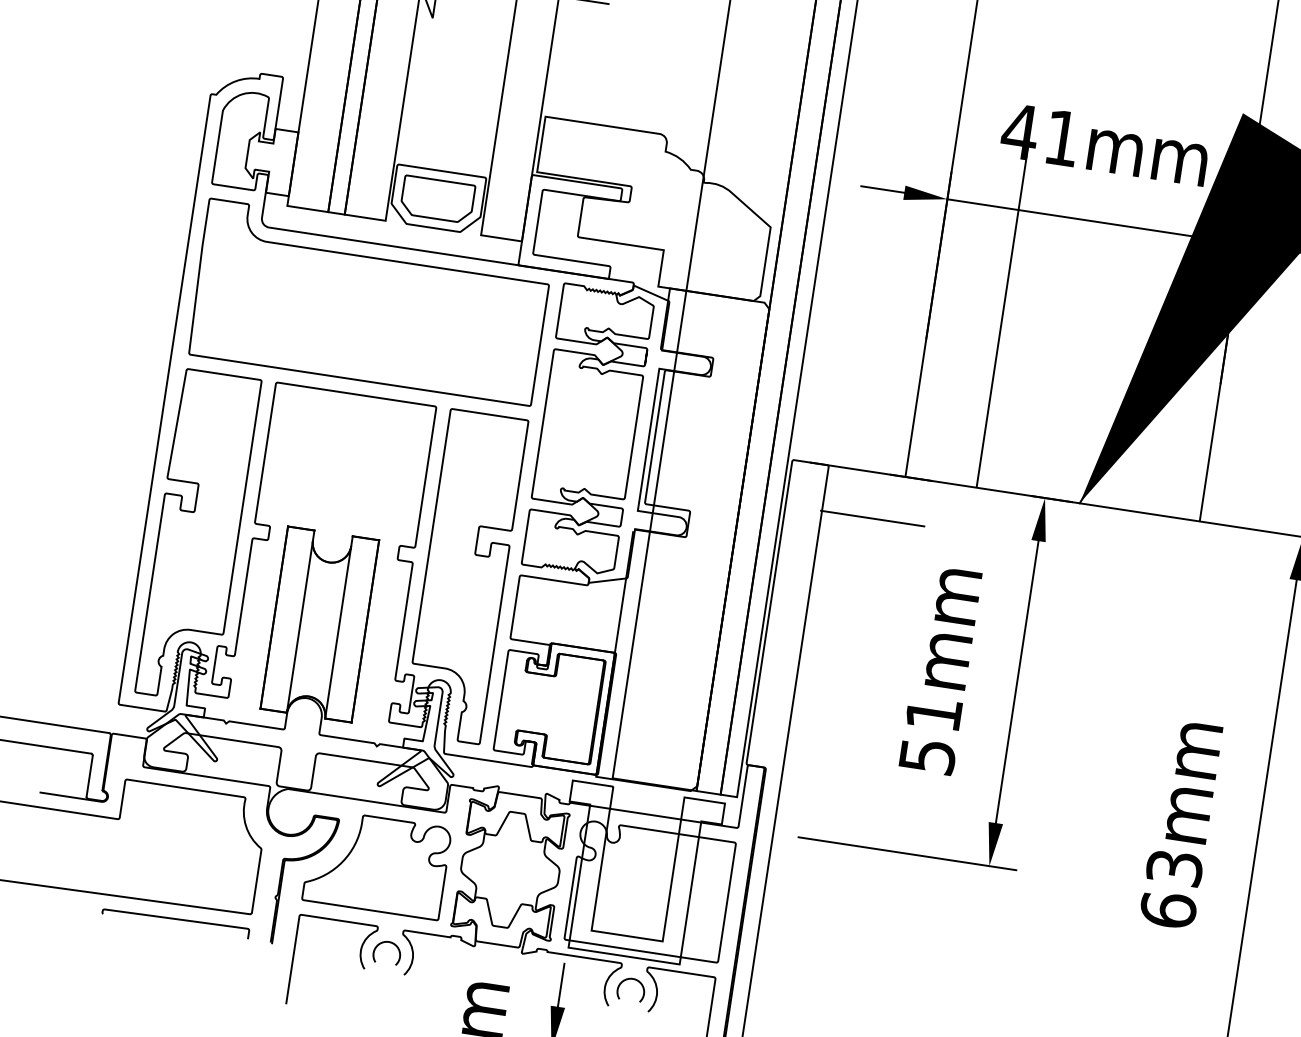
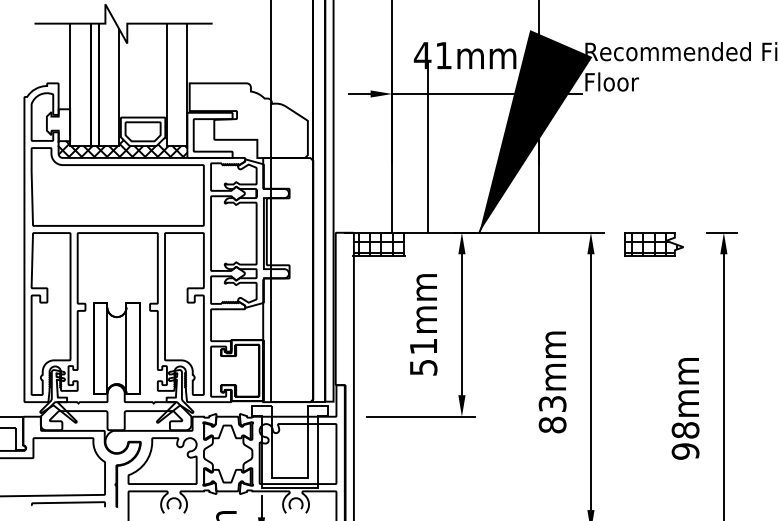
hatch: (391, 224) -> (122, 147), added
hatch: (876, 494) -> (379, 243), added
text: (1168, 909) -> (552, 424), 63mm -> 83mm

